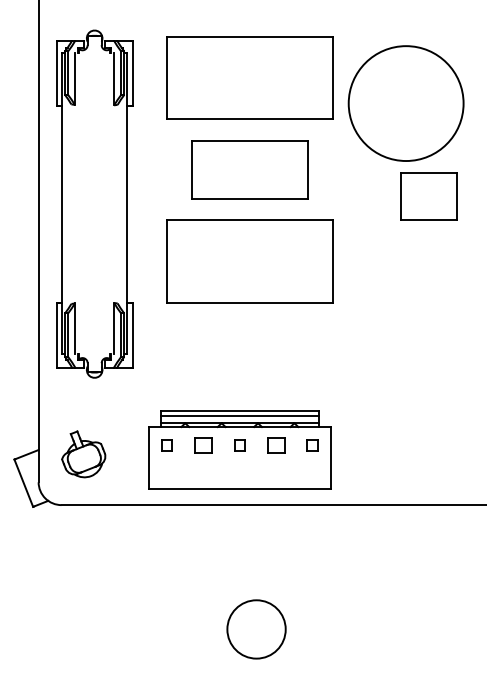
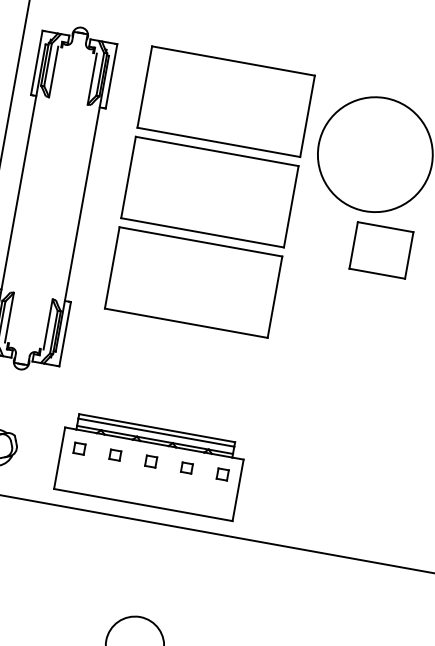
part: (249, 169) -> (209, 191), size x1.43
part: (203, 445) -> (115, 455), size x0.62
part: (275, 445) -> (186, 468), size x0.62

